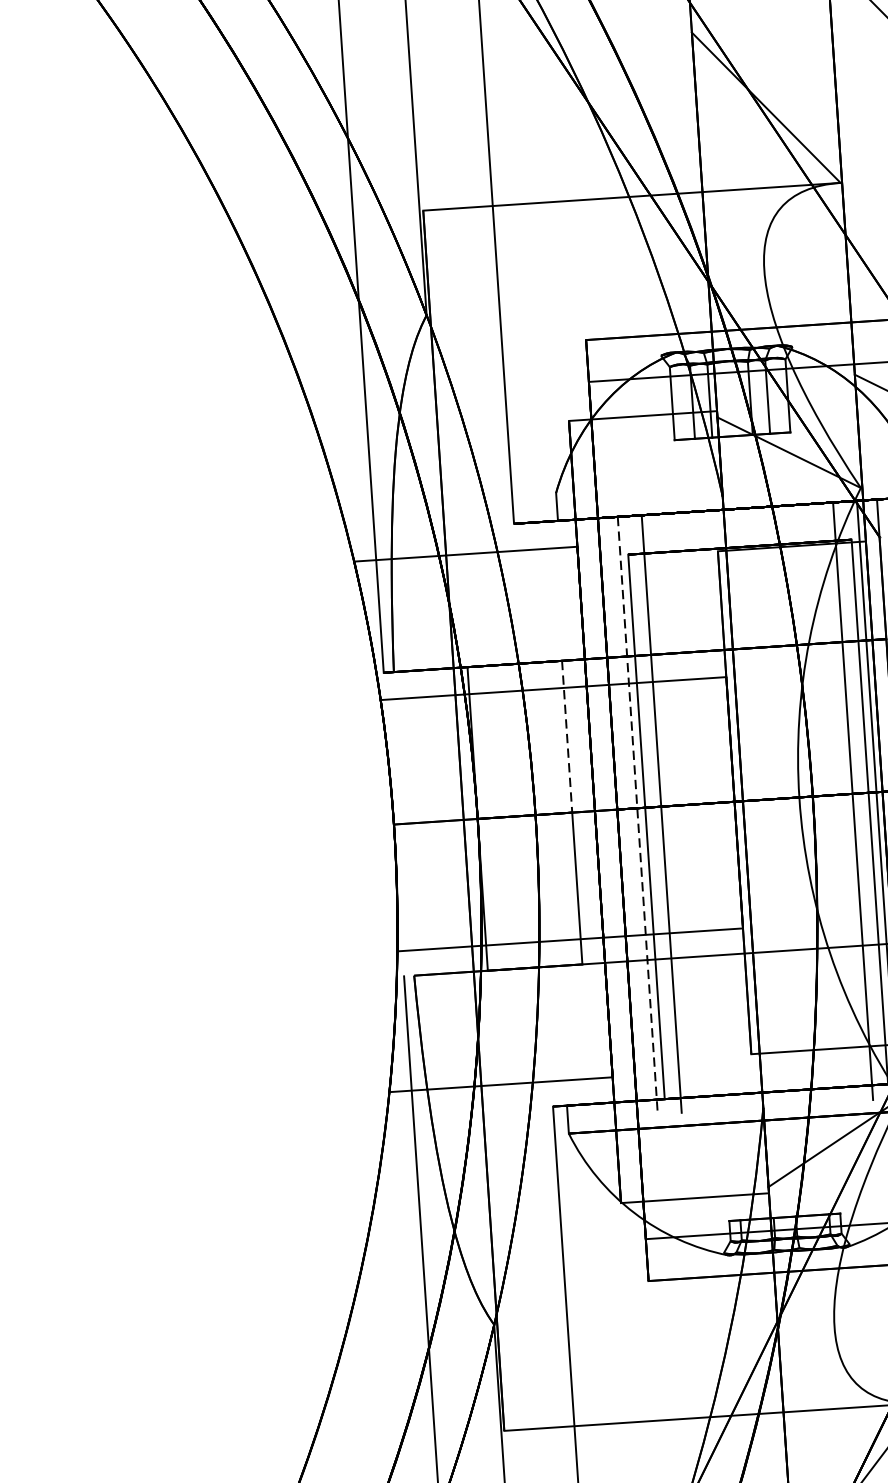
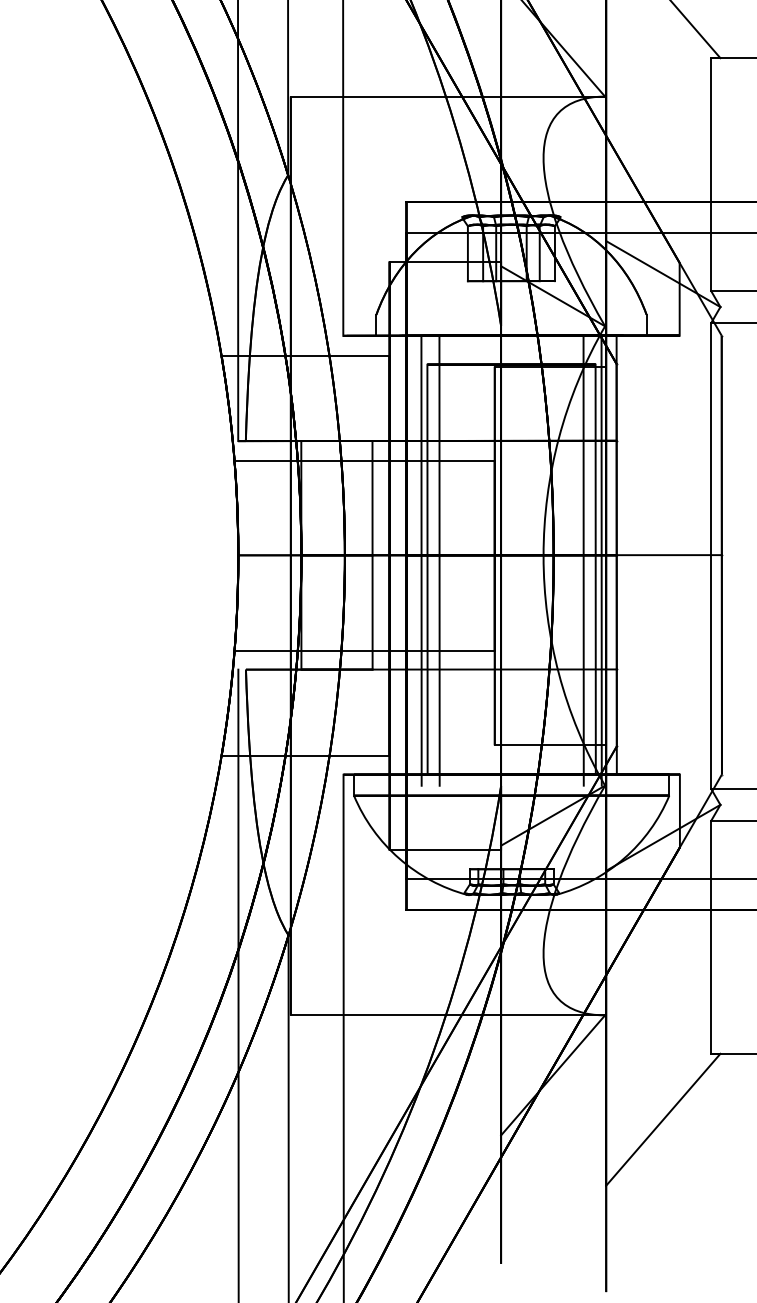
line: (567, 737) -> (372, 498), dashed -> solid
line: (637, 815) -> (421, 560), dashed -> solid

